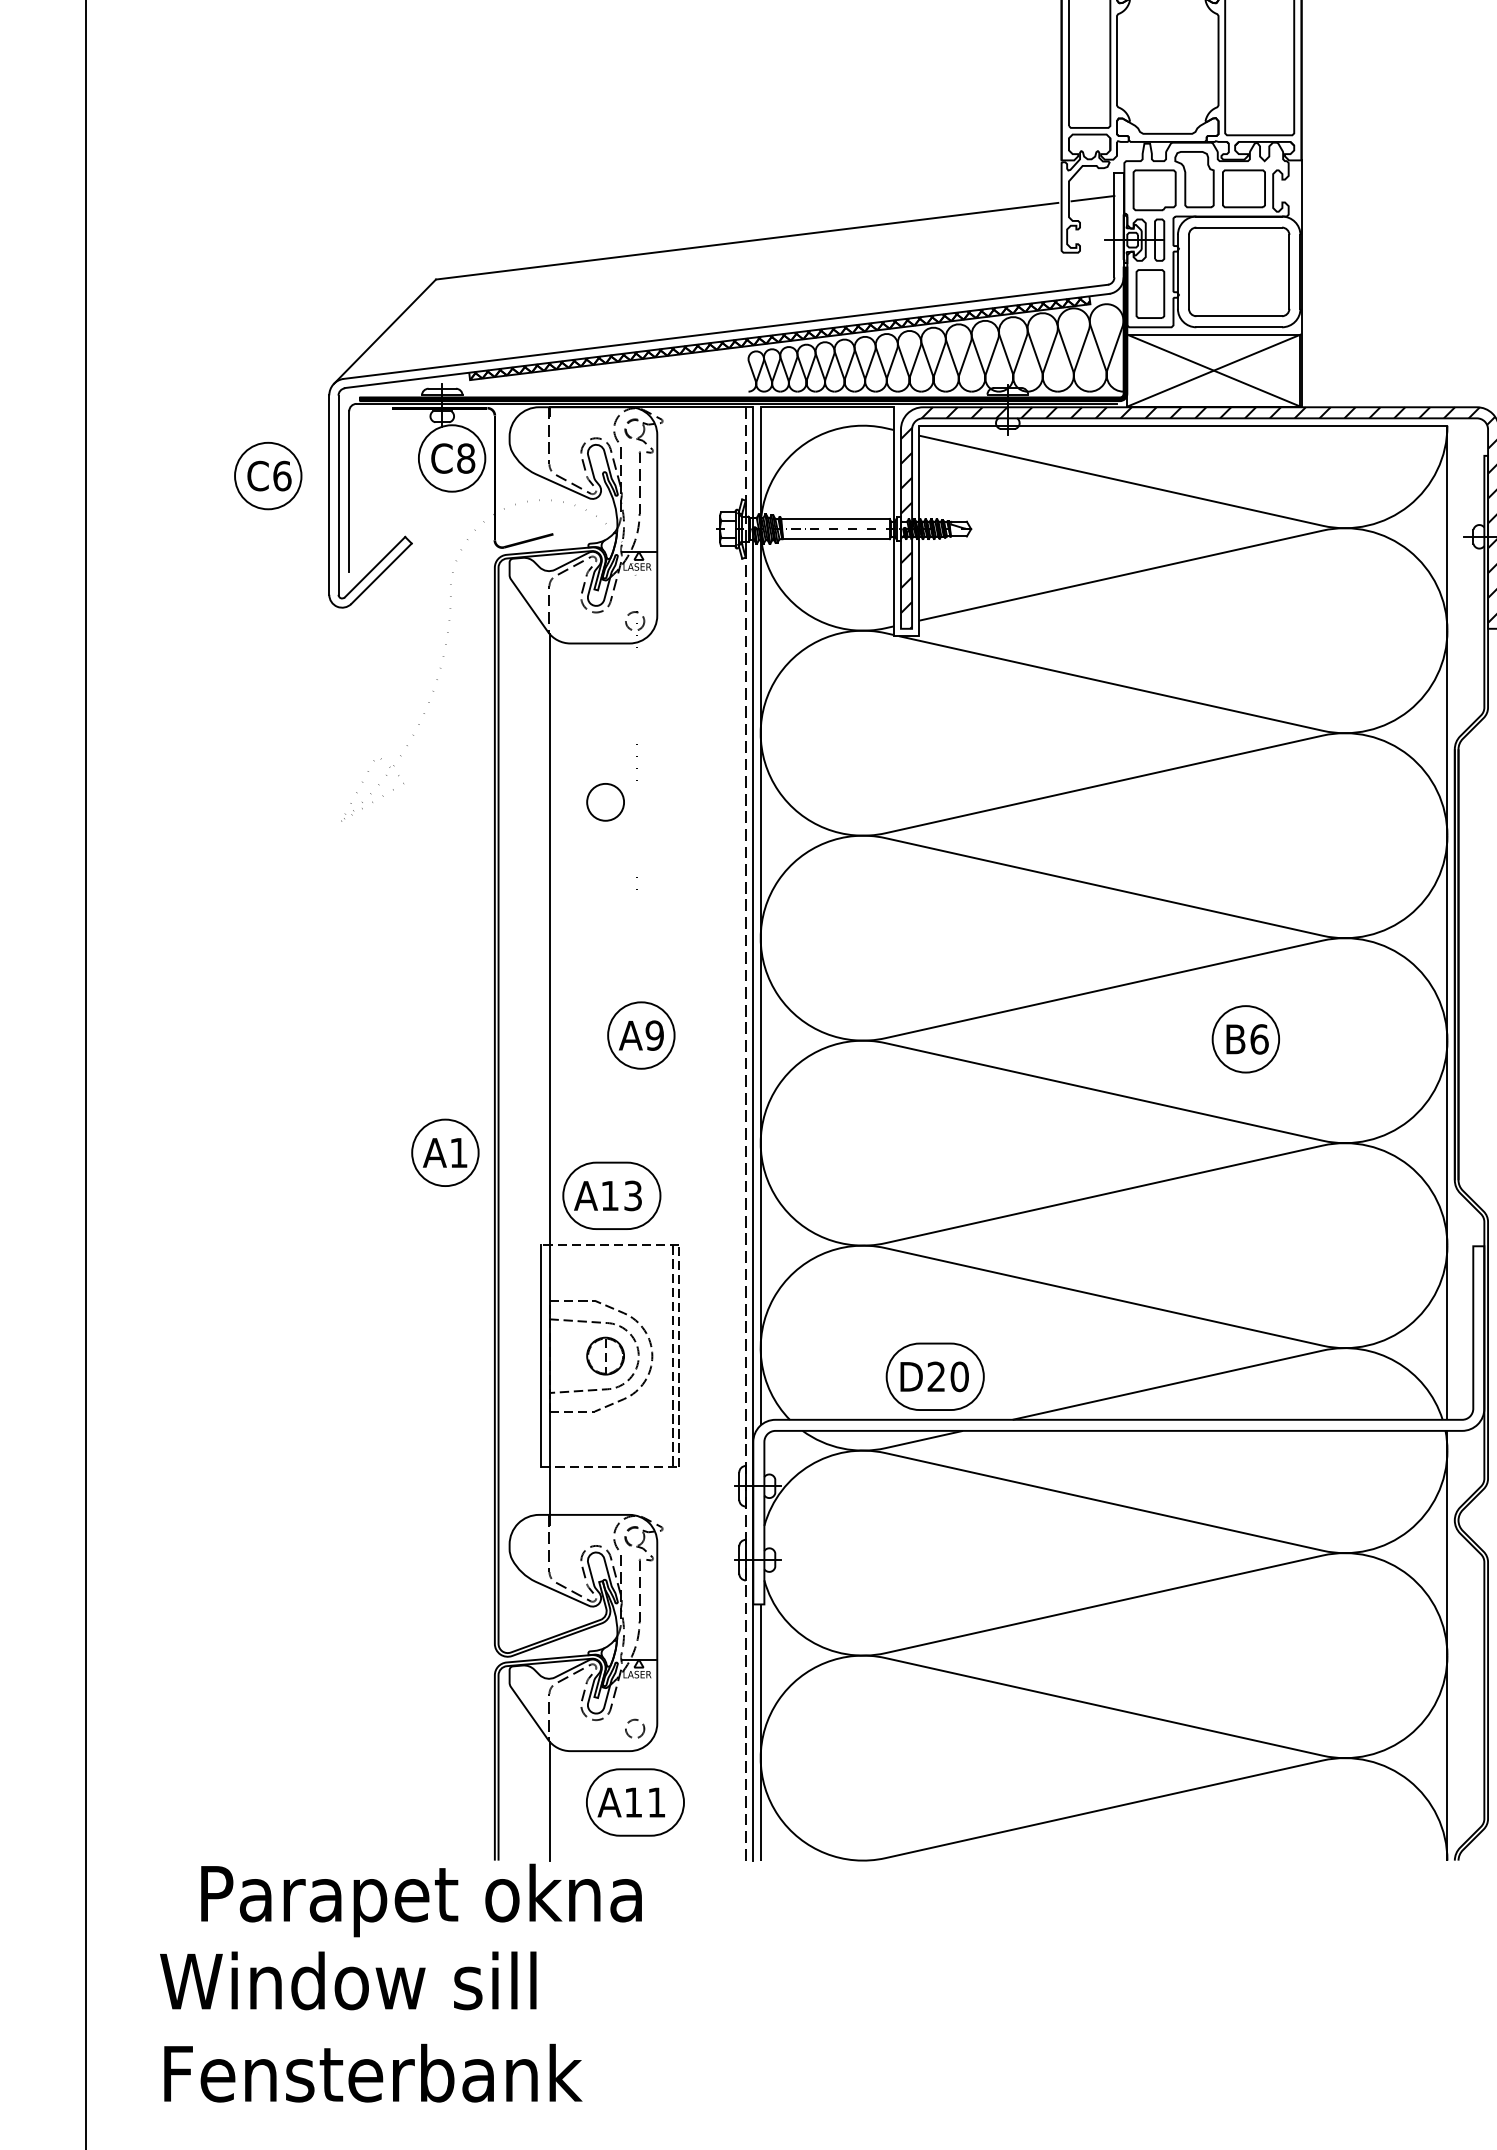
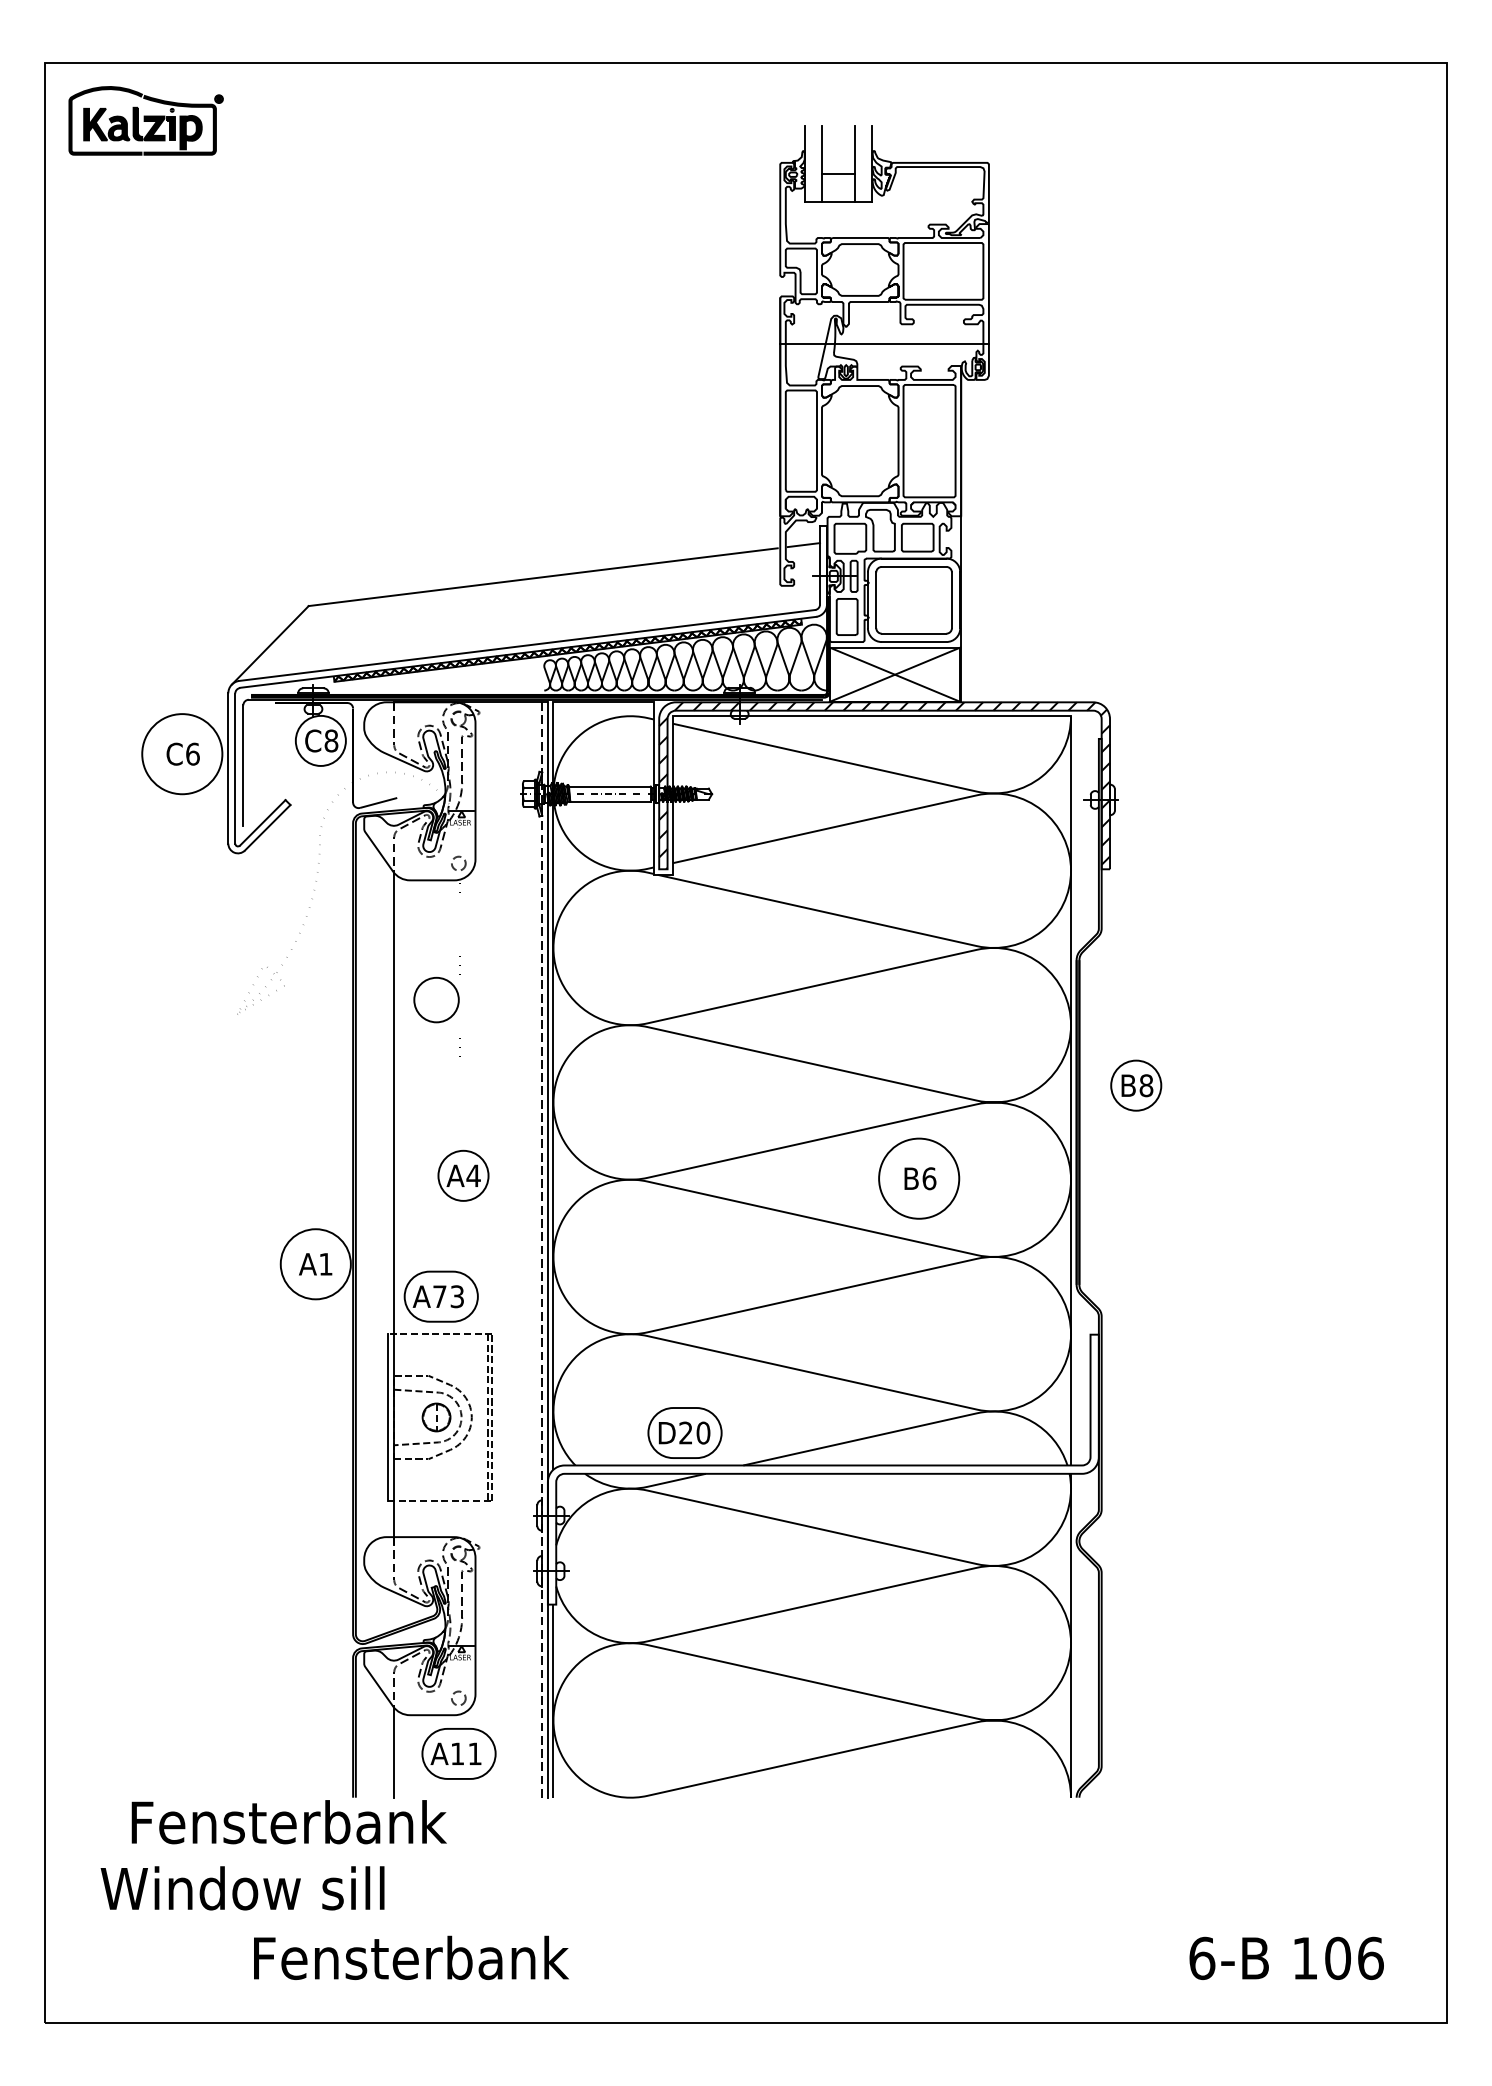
circle: (268, 476) -> (182, 754), size x1.6
circle: (605, 802) -> (436, 1000), size x1.6
text: (654, 1035) -> (473, 1175), A9 -> A4
circle: (1246, 1039) -> (919, 1178), size x1.6
circle: (444, 1153) -> (315, 1264), size x1.4
text: (609, 1195) -> (439, 1296), A13 -> A73
text: (425, 1900) -> (300, 1827), Parapet okna -> Fensterbank
text: (373, 2072) -> (411, 1957), moved

